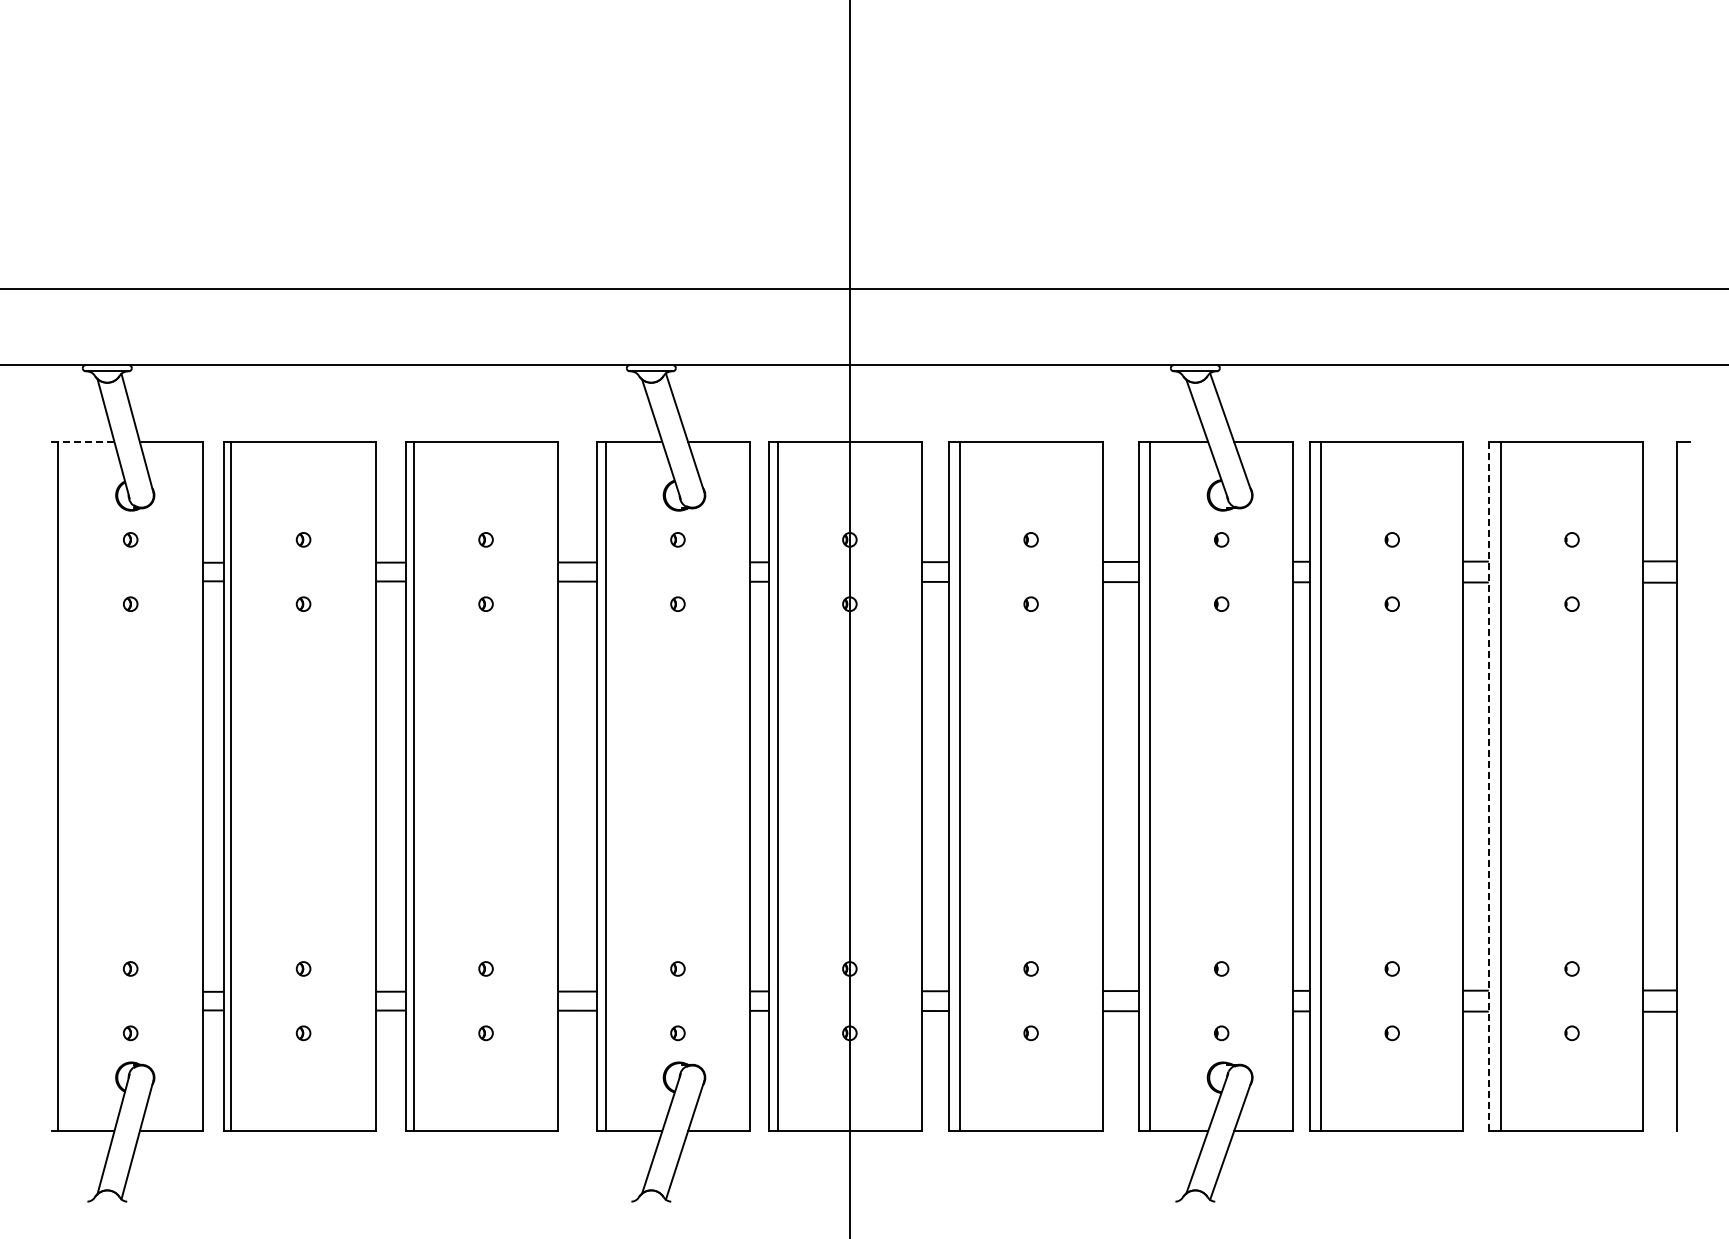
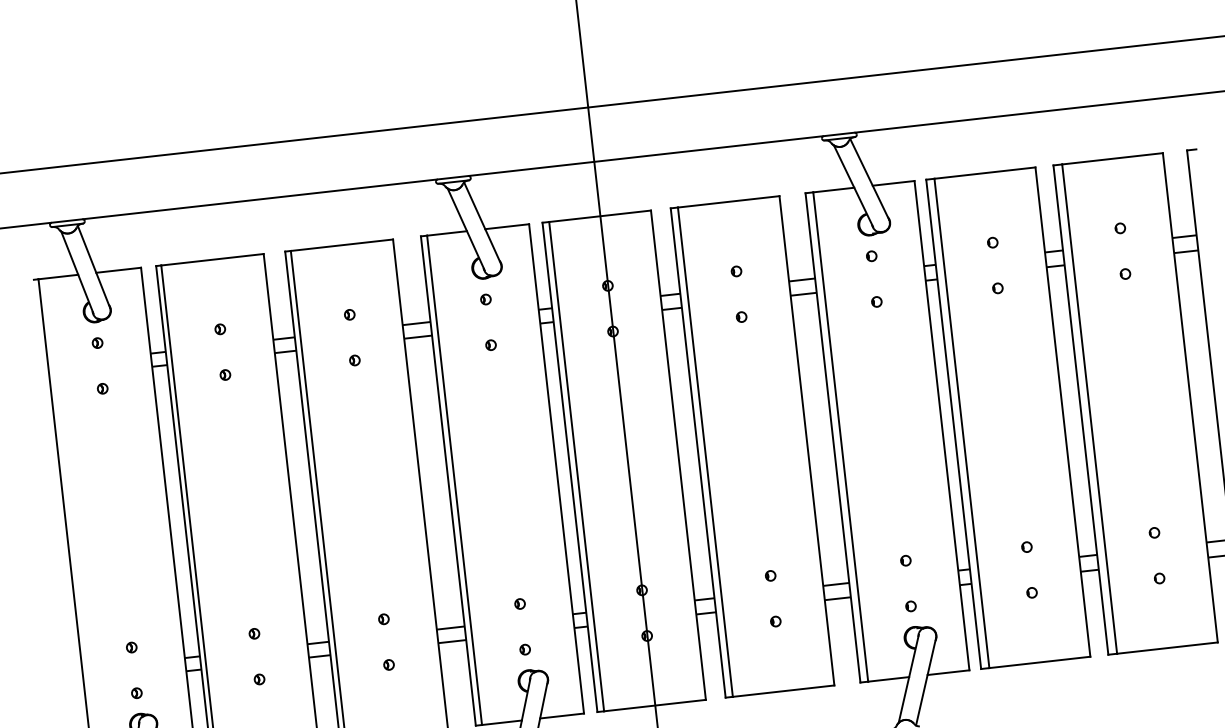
line: (85, 441) -> (57, 276), dashed -> solid
line: (1488, 786) -> (1080, 410), dashed -> solid

